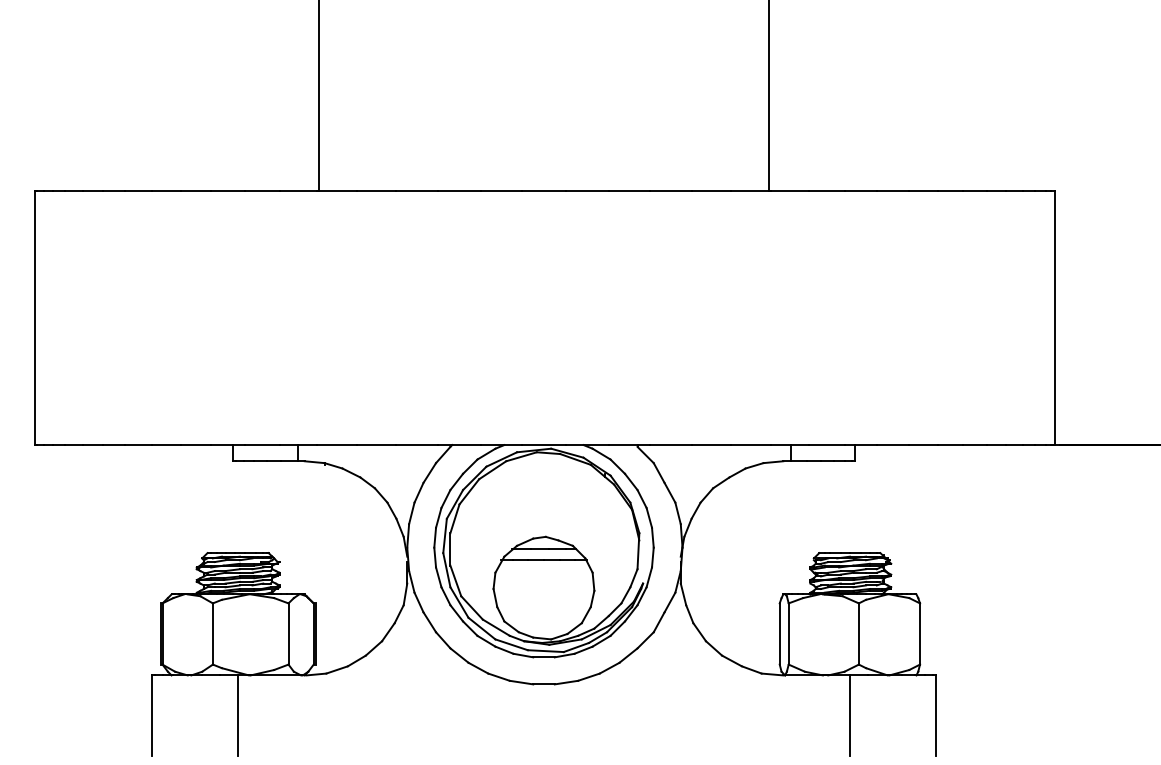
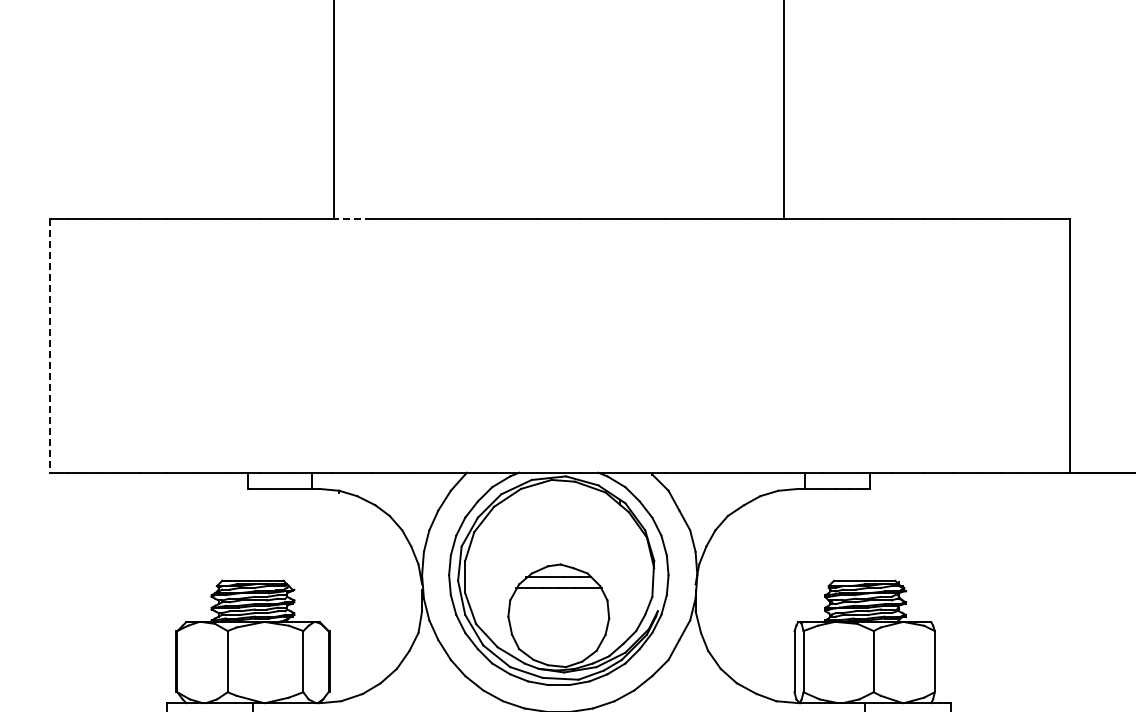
line: (337, 191) -> (352, 219), solid -> dashed
line: (34, 318) -> (49, 346), solid -> dashed

